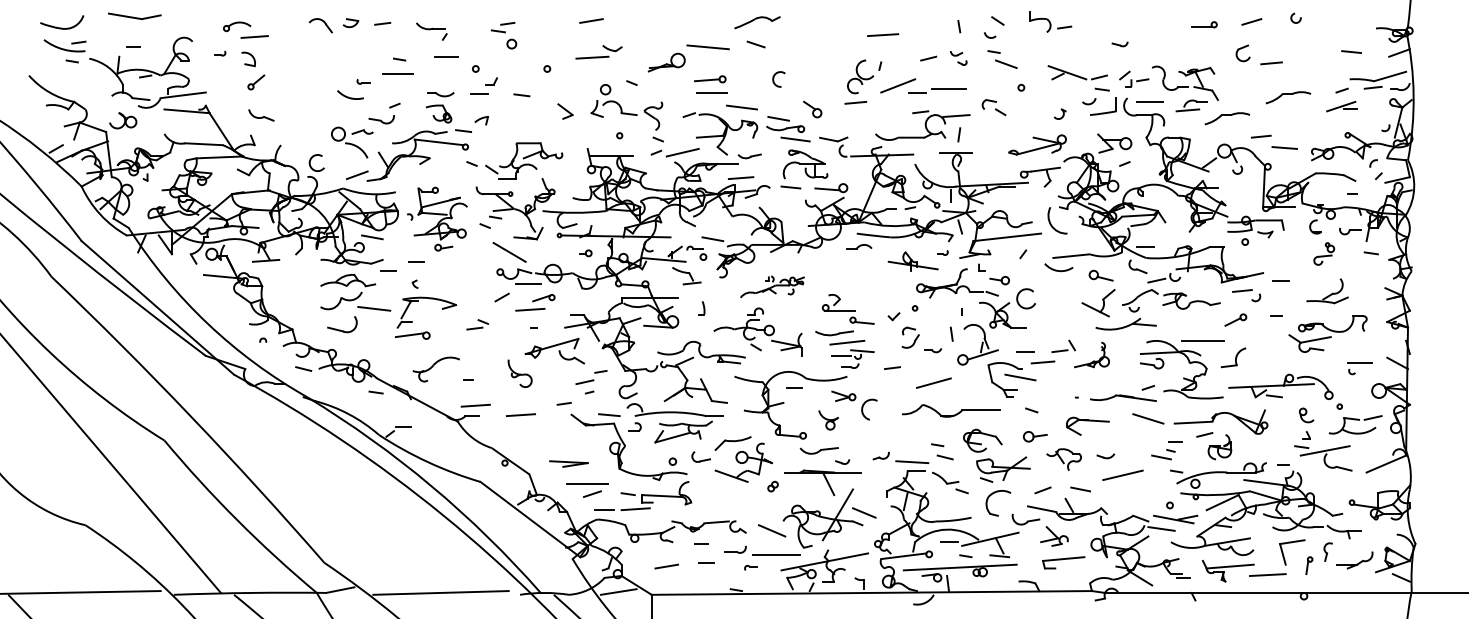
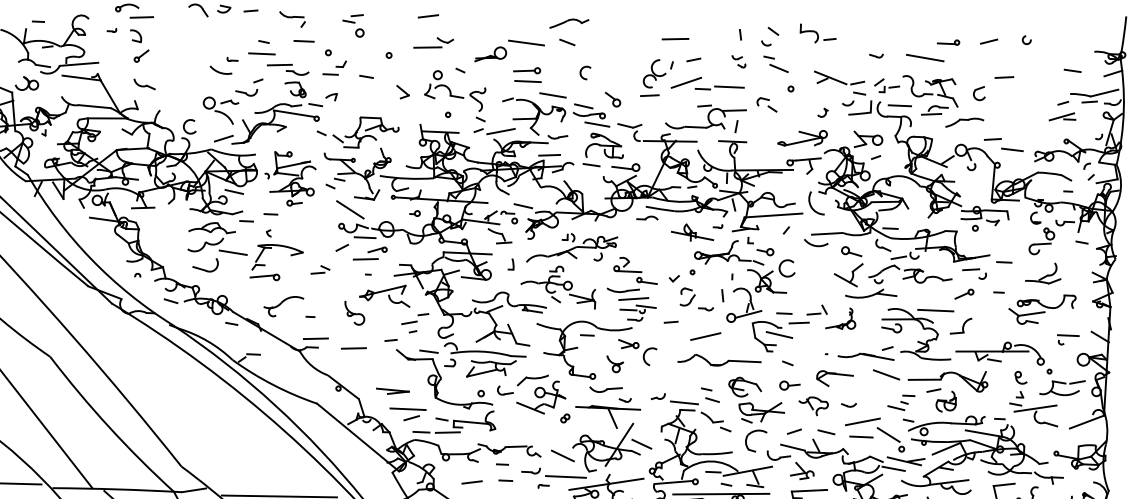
line: (1177, 44) -> (925, 58), added
part: (1242, 53) -> (978, 93), moved
line: (928, 58) -> (693, 59), moved
line: (419, 85) -> (279, 64), added
part: (1288, 97) -> (1017, 107), removed
part: (1324, 253) -> (1042, 240), size x1.43
part: (772, 286) -> (572, 248), size x1.67
line: (1153, 488) -> (888, 434), added
line: (1121, 493) -> (860, 437), added

